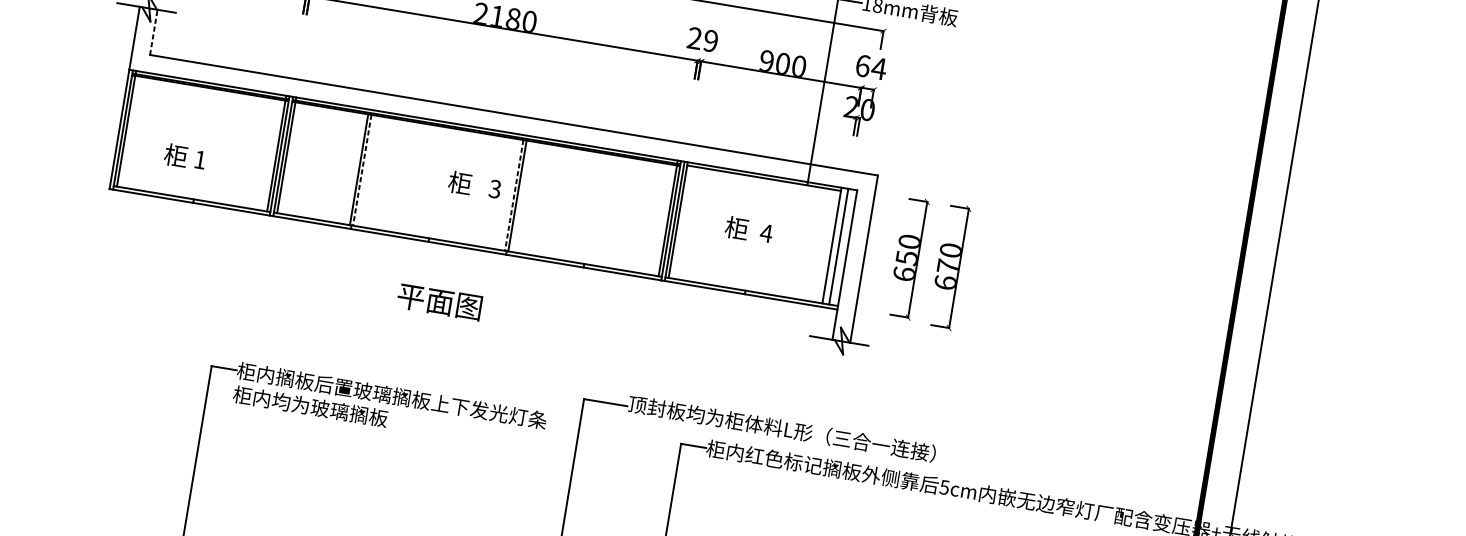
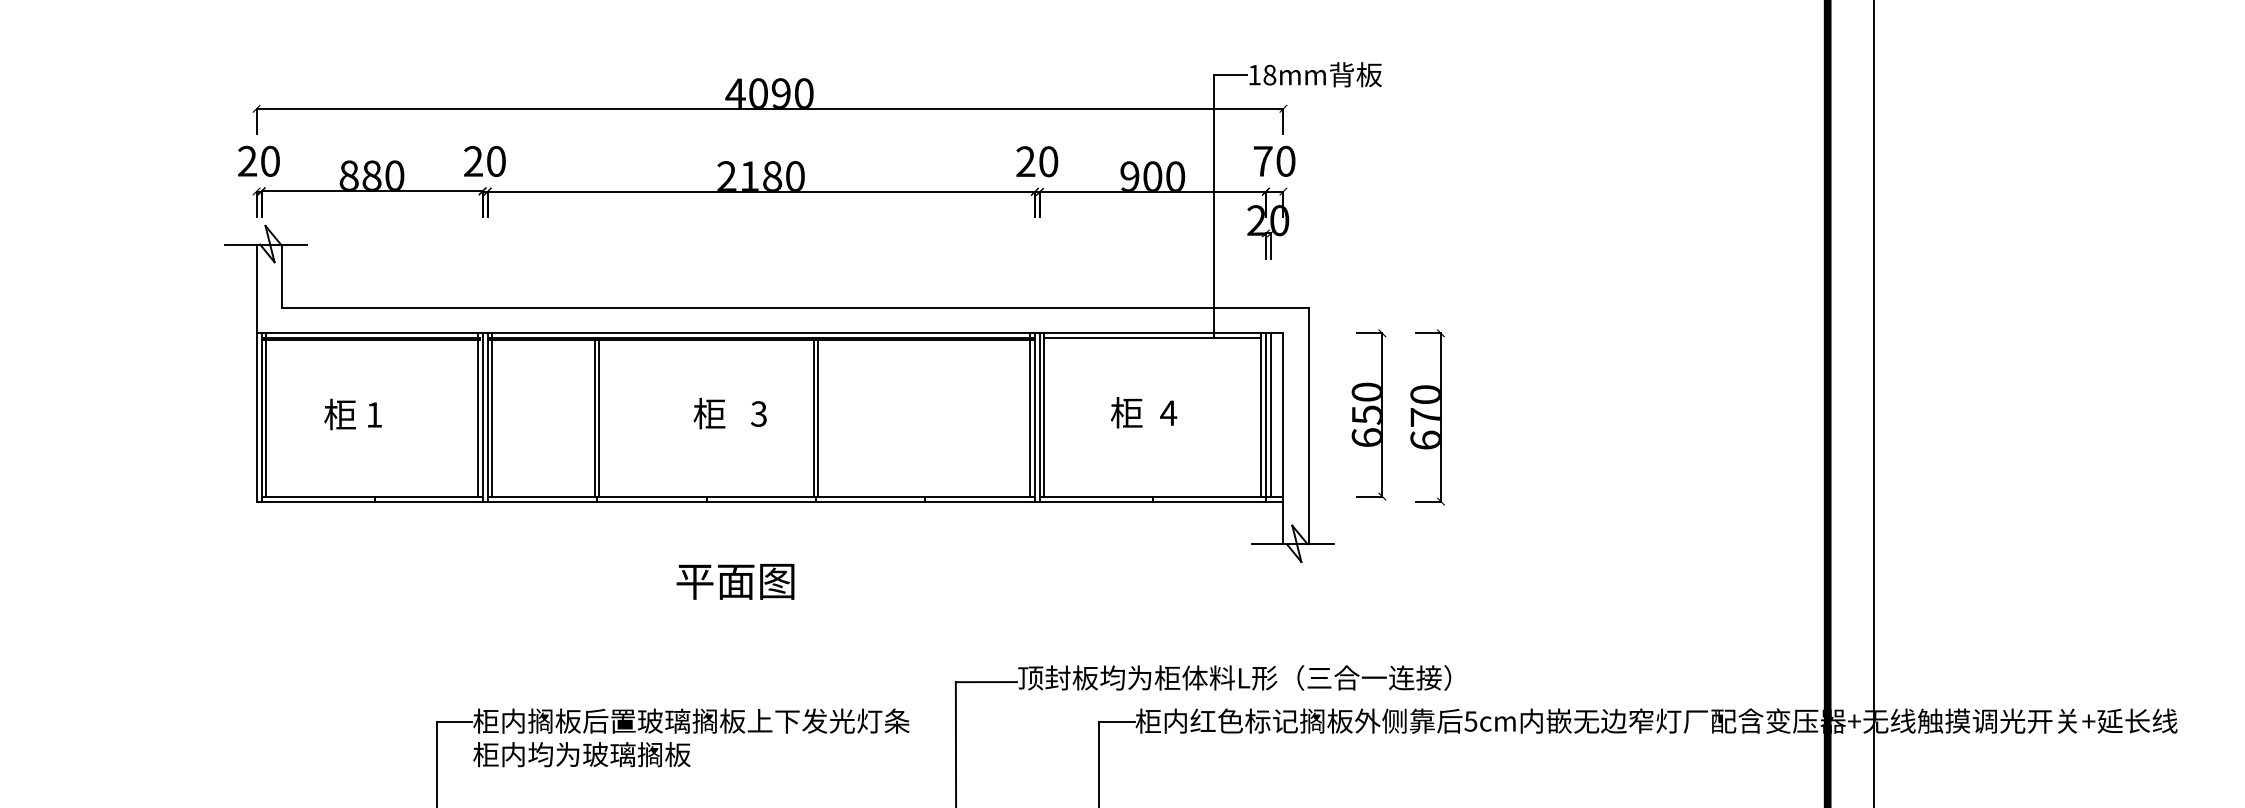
line: (153, 32) -> (281, 276), dashed -> solid
text: (710, 40) -> (1048, 161), 29 -> 20
text: (871, 66) -> (1274, 160), 64 -> 70
text: (184, 157) -> (352, 414), moved
line: (362, 170) -> (599, 418), dashed -> solid
text: (474, 185) -> (729, 413), moved
line: (514, 195) -> (813, 418), dashed -> solid
line: (834, 247) -> (1265, 417), added

